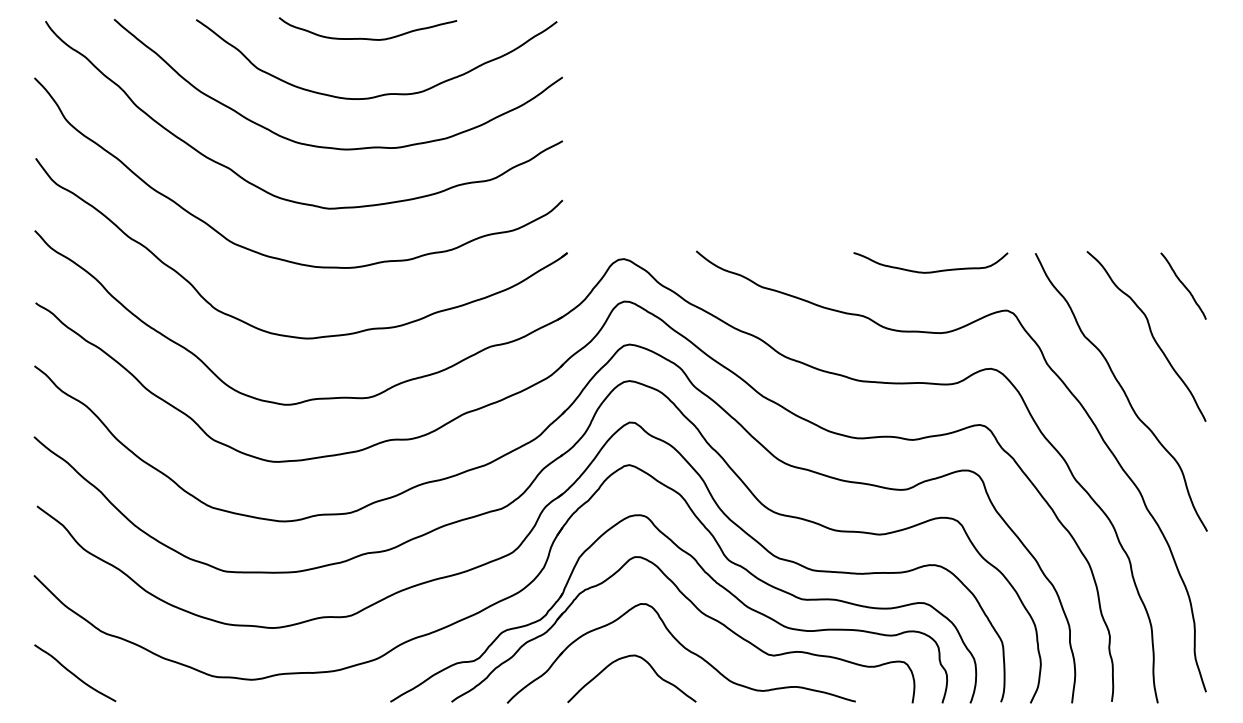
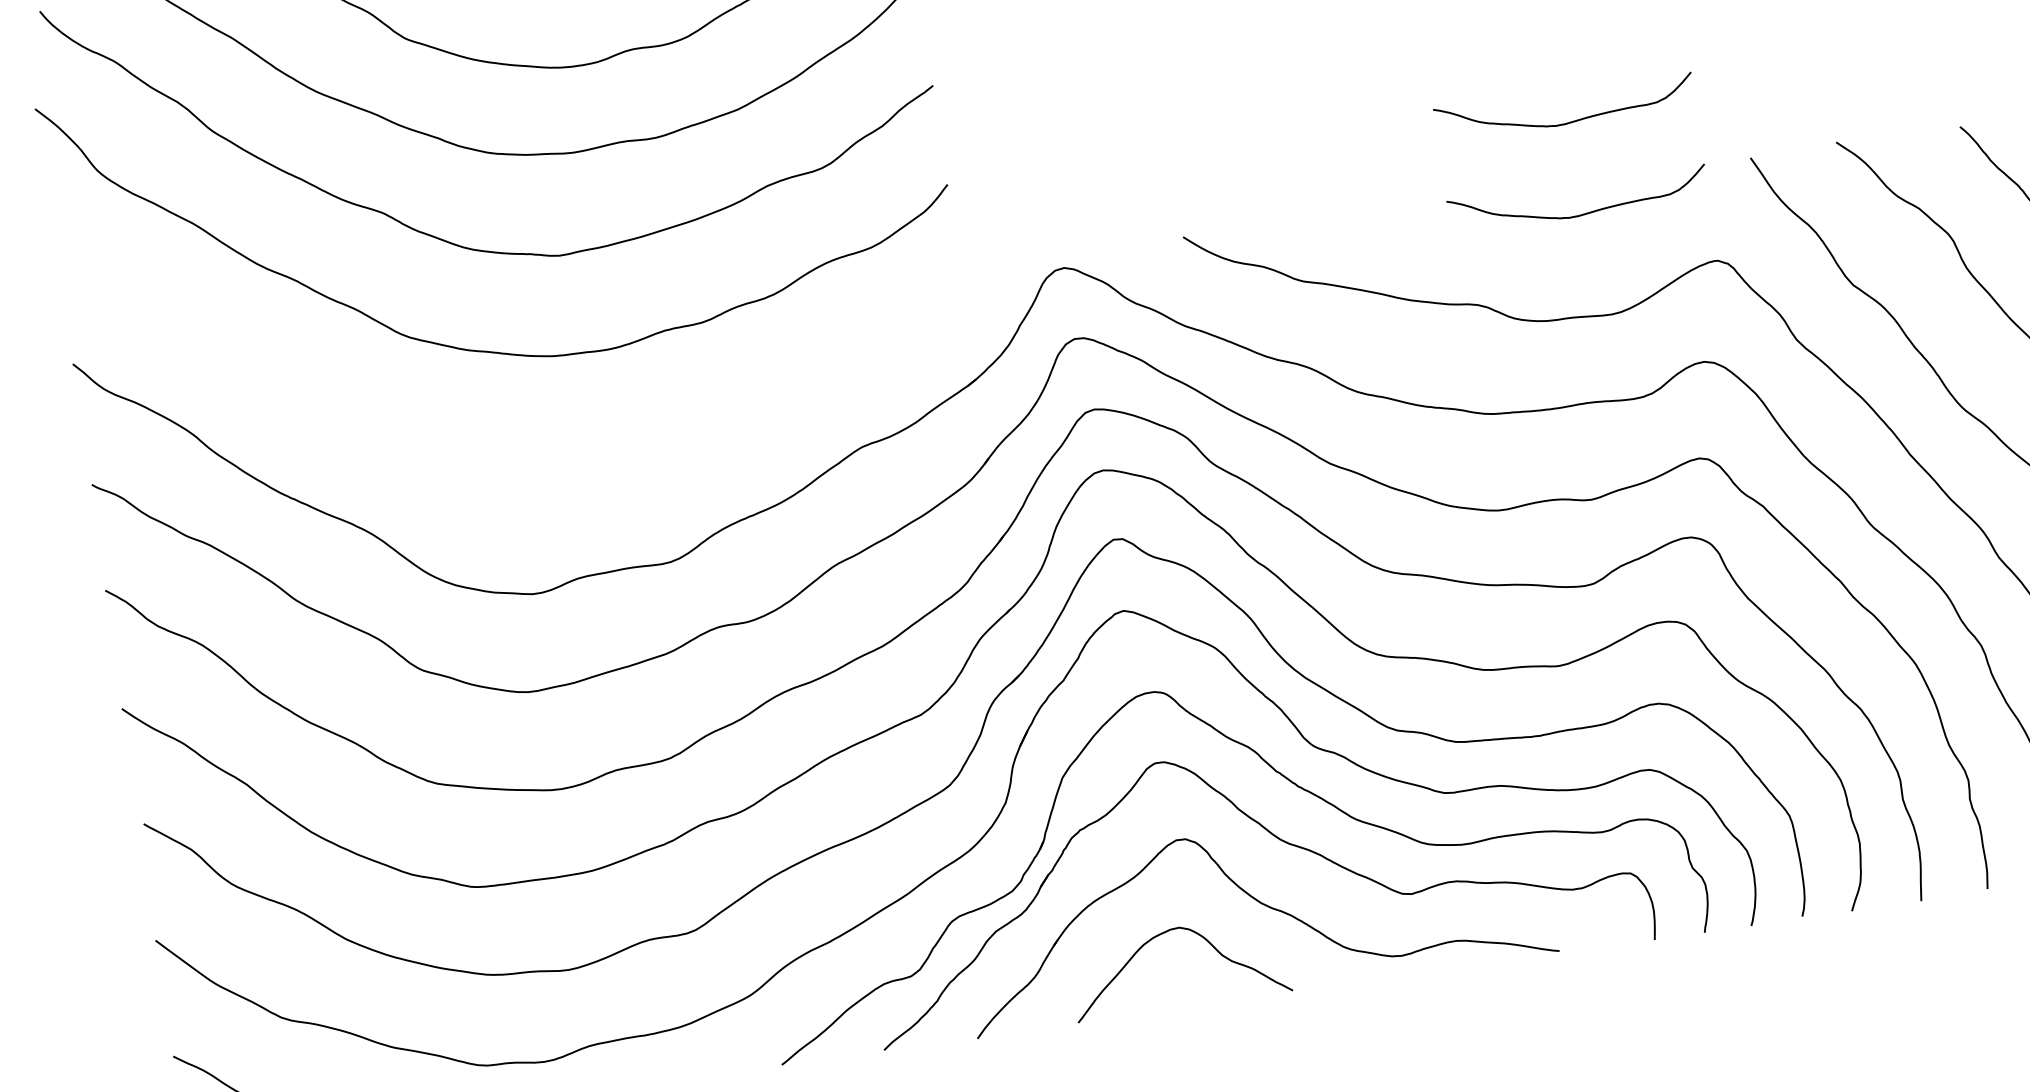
curve: (930, 216) -> (1566, 122), added
part: (291, 335) -> (527, 476), removed

